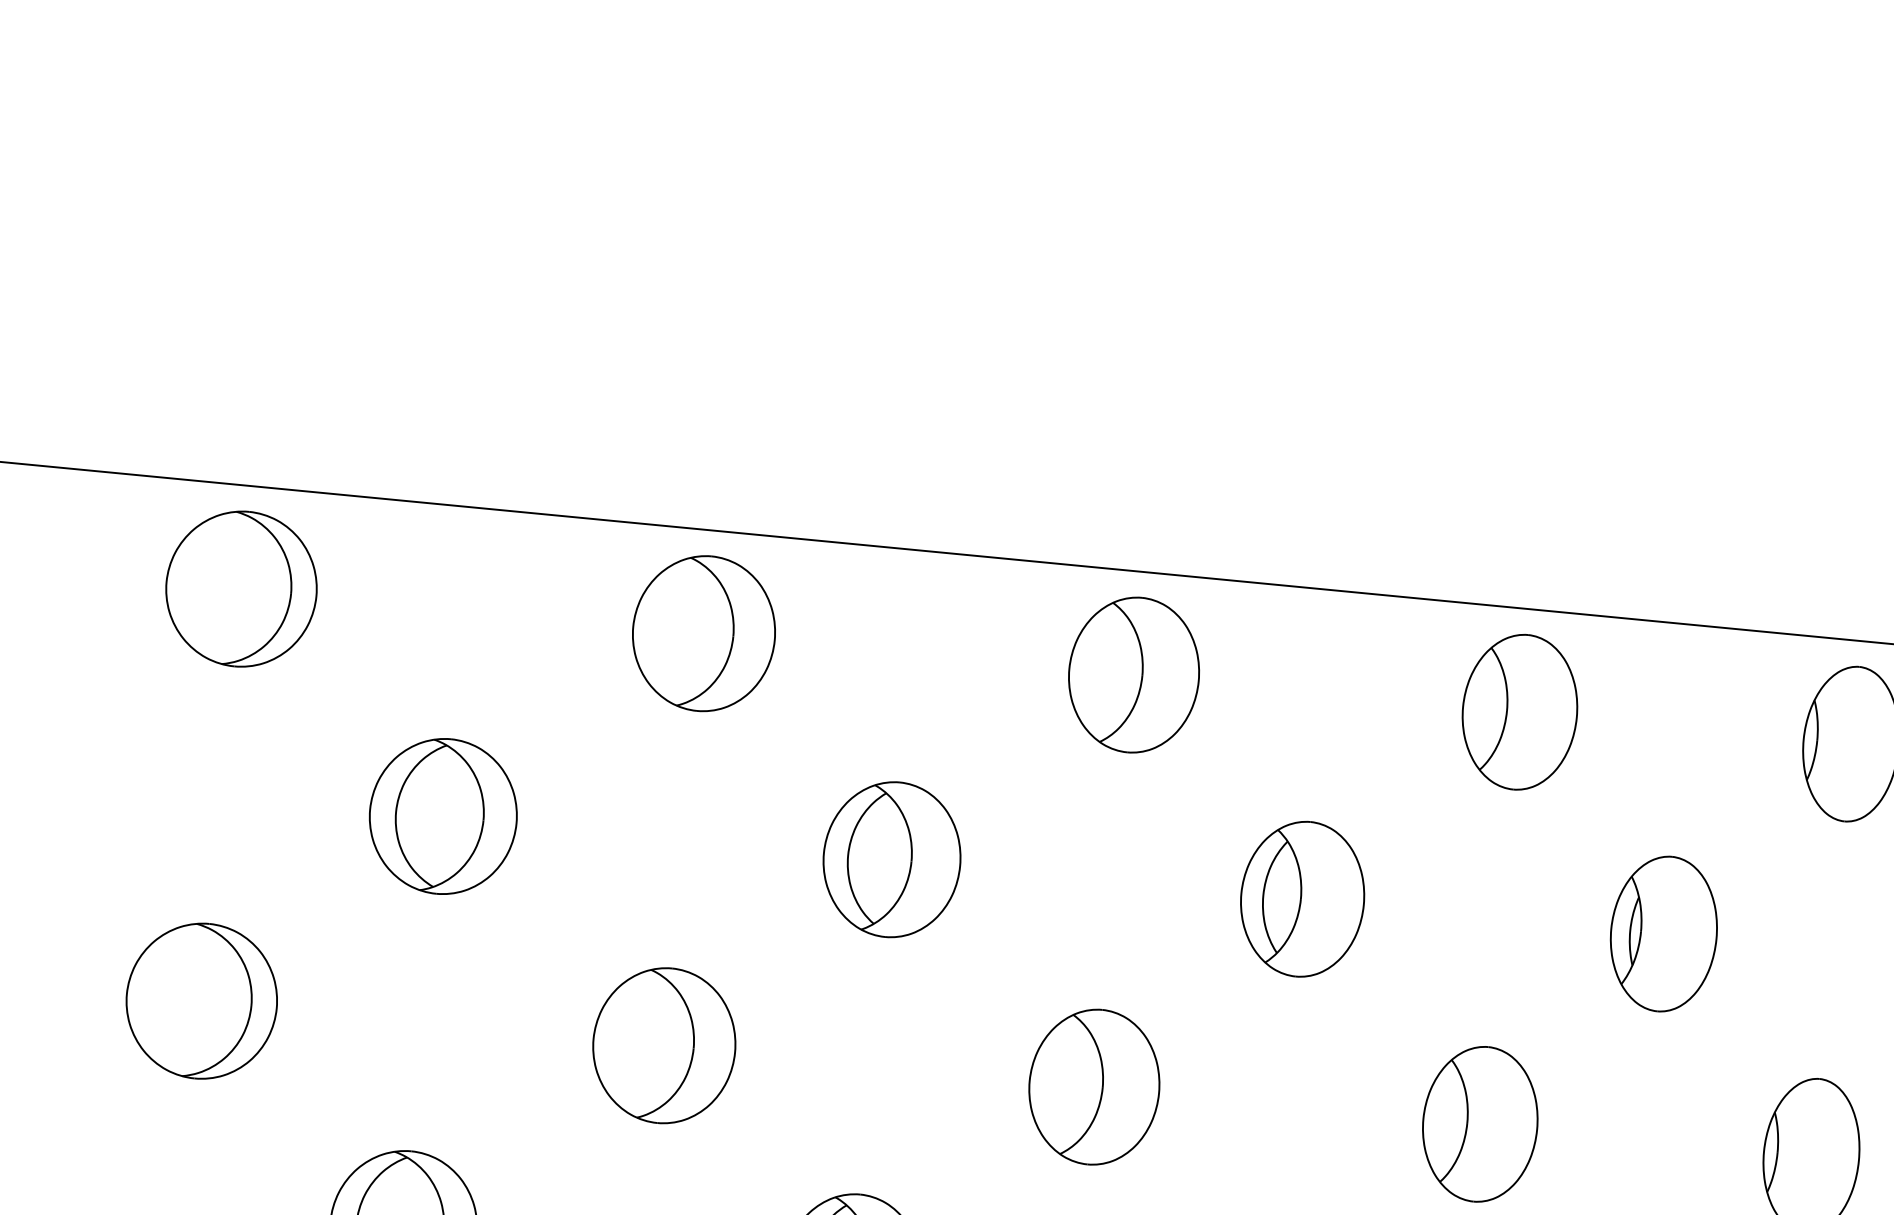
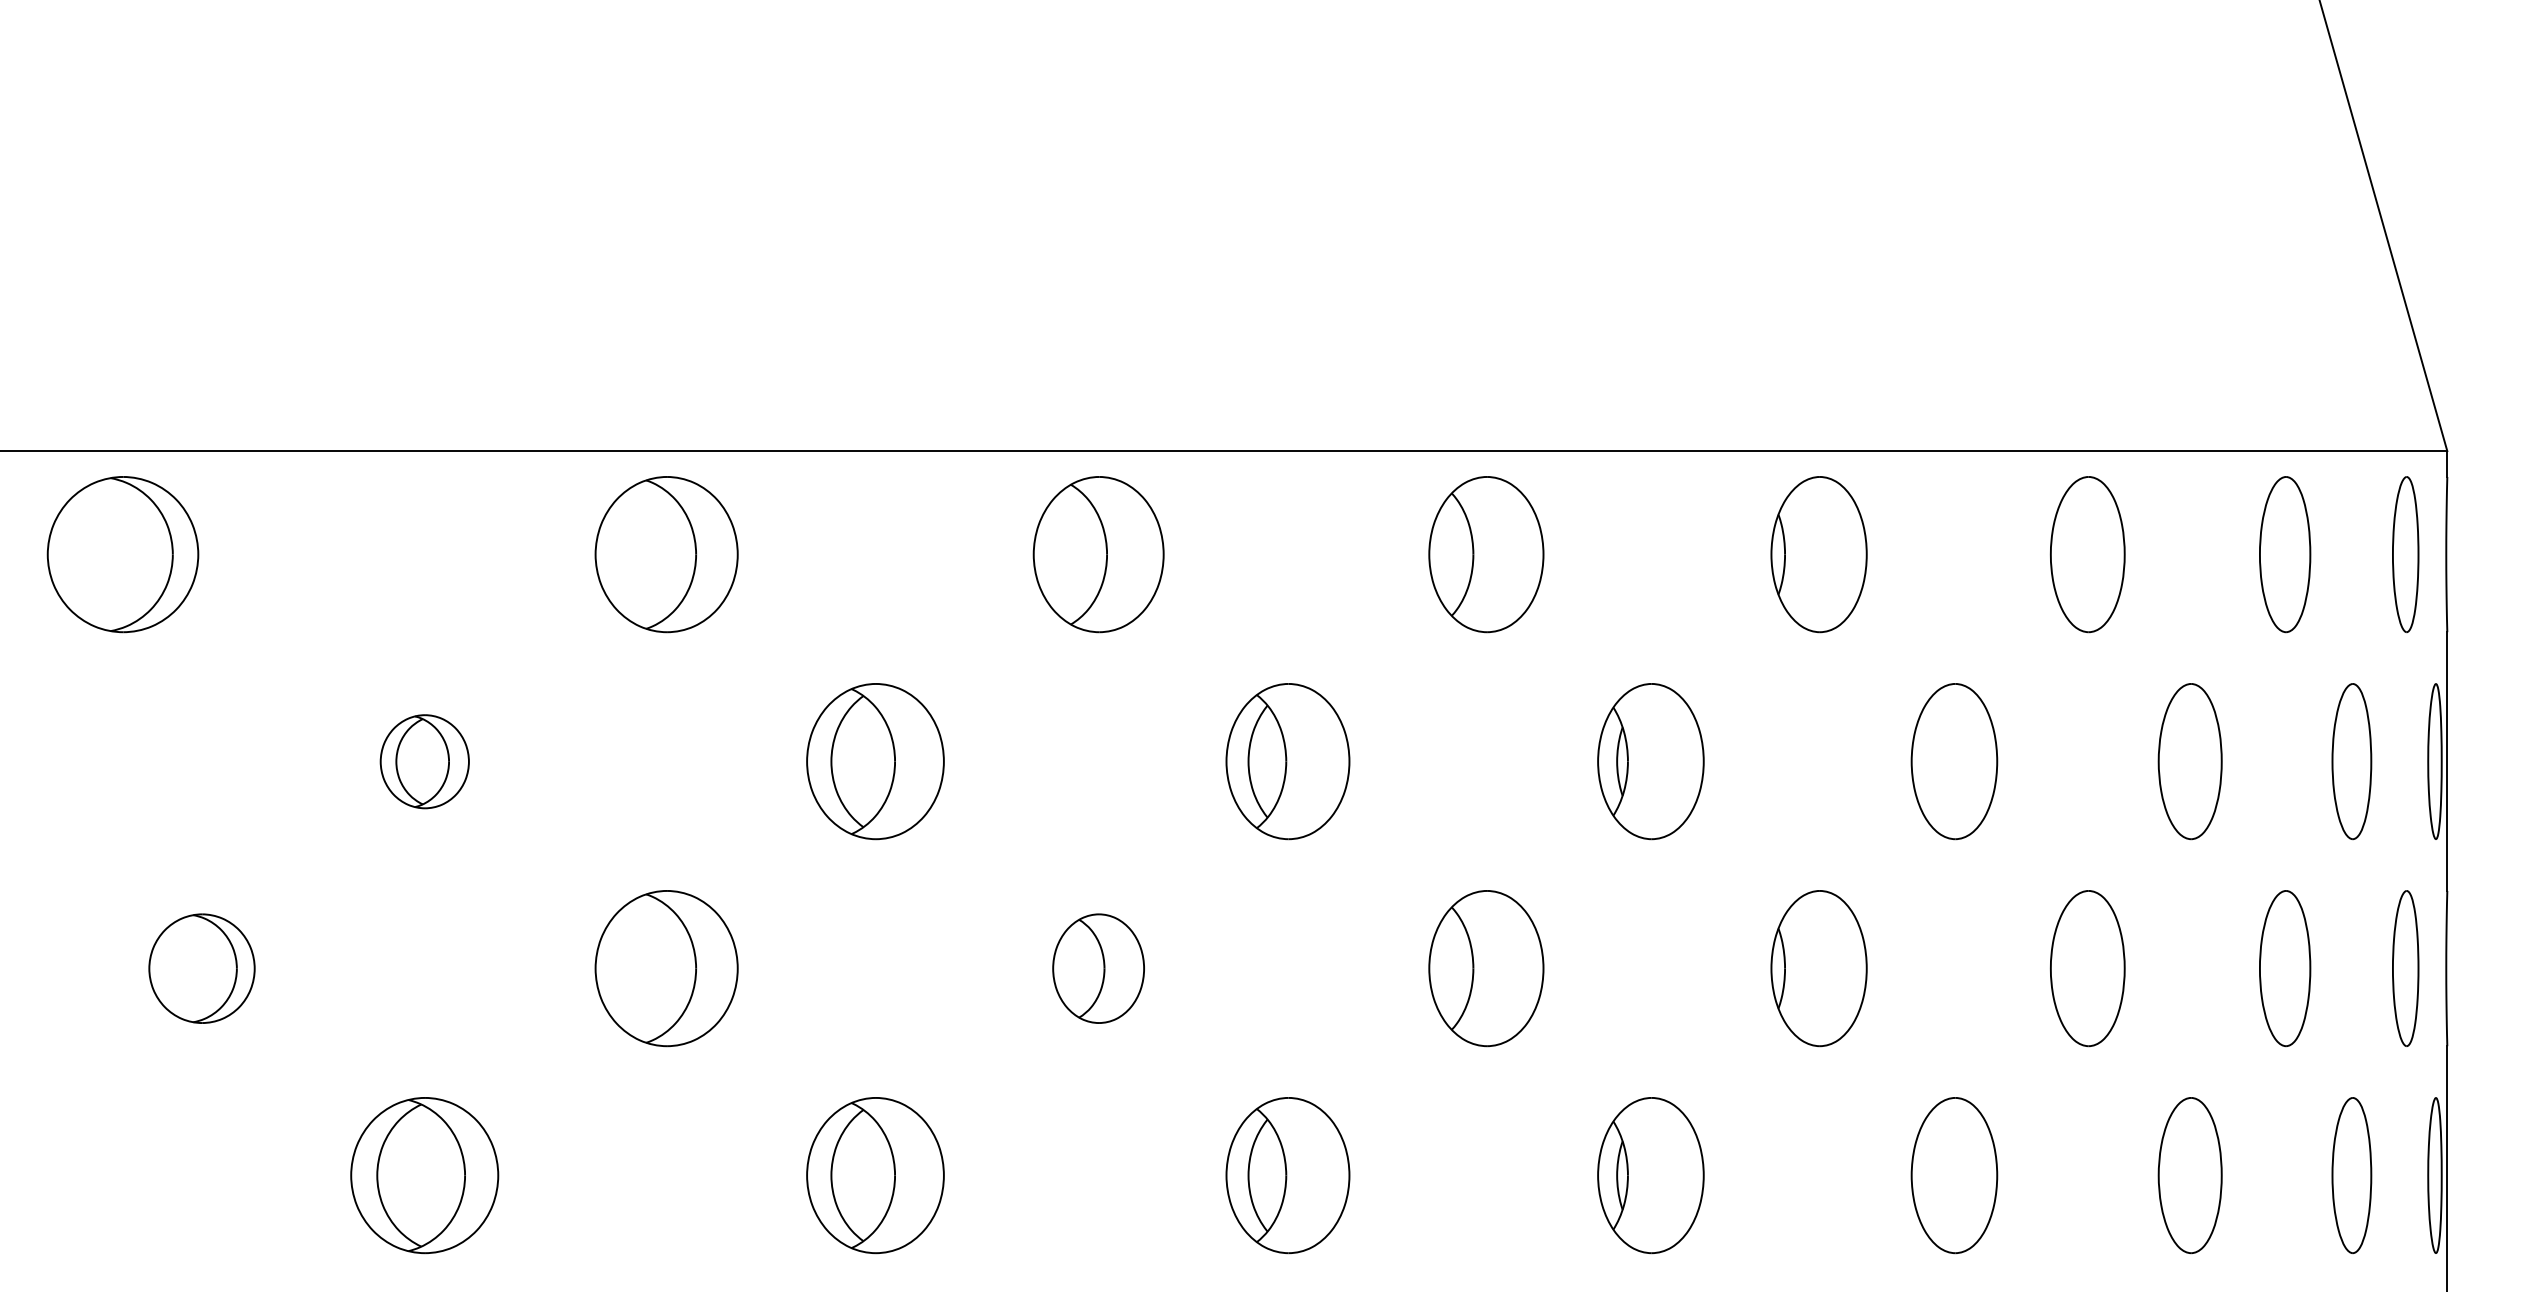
part: (240, 588) -> (122, 554), moved
part: (443, 816) -> (424, 761), size x0.6
part: (201, 1001) -> (201, 968), size x0.7
part: (1094, 1087) -> (1098, 968), size x0.7

